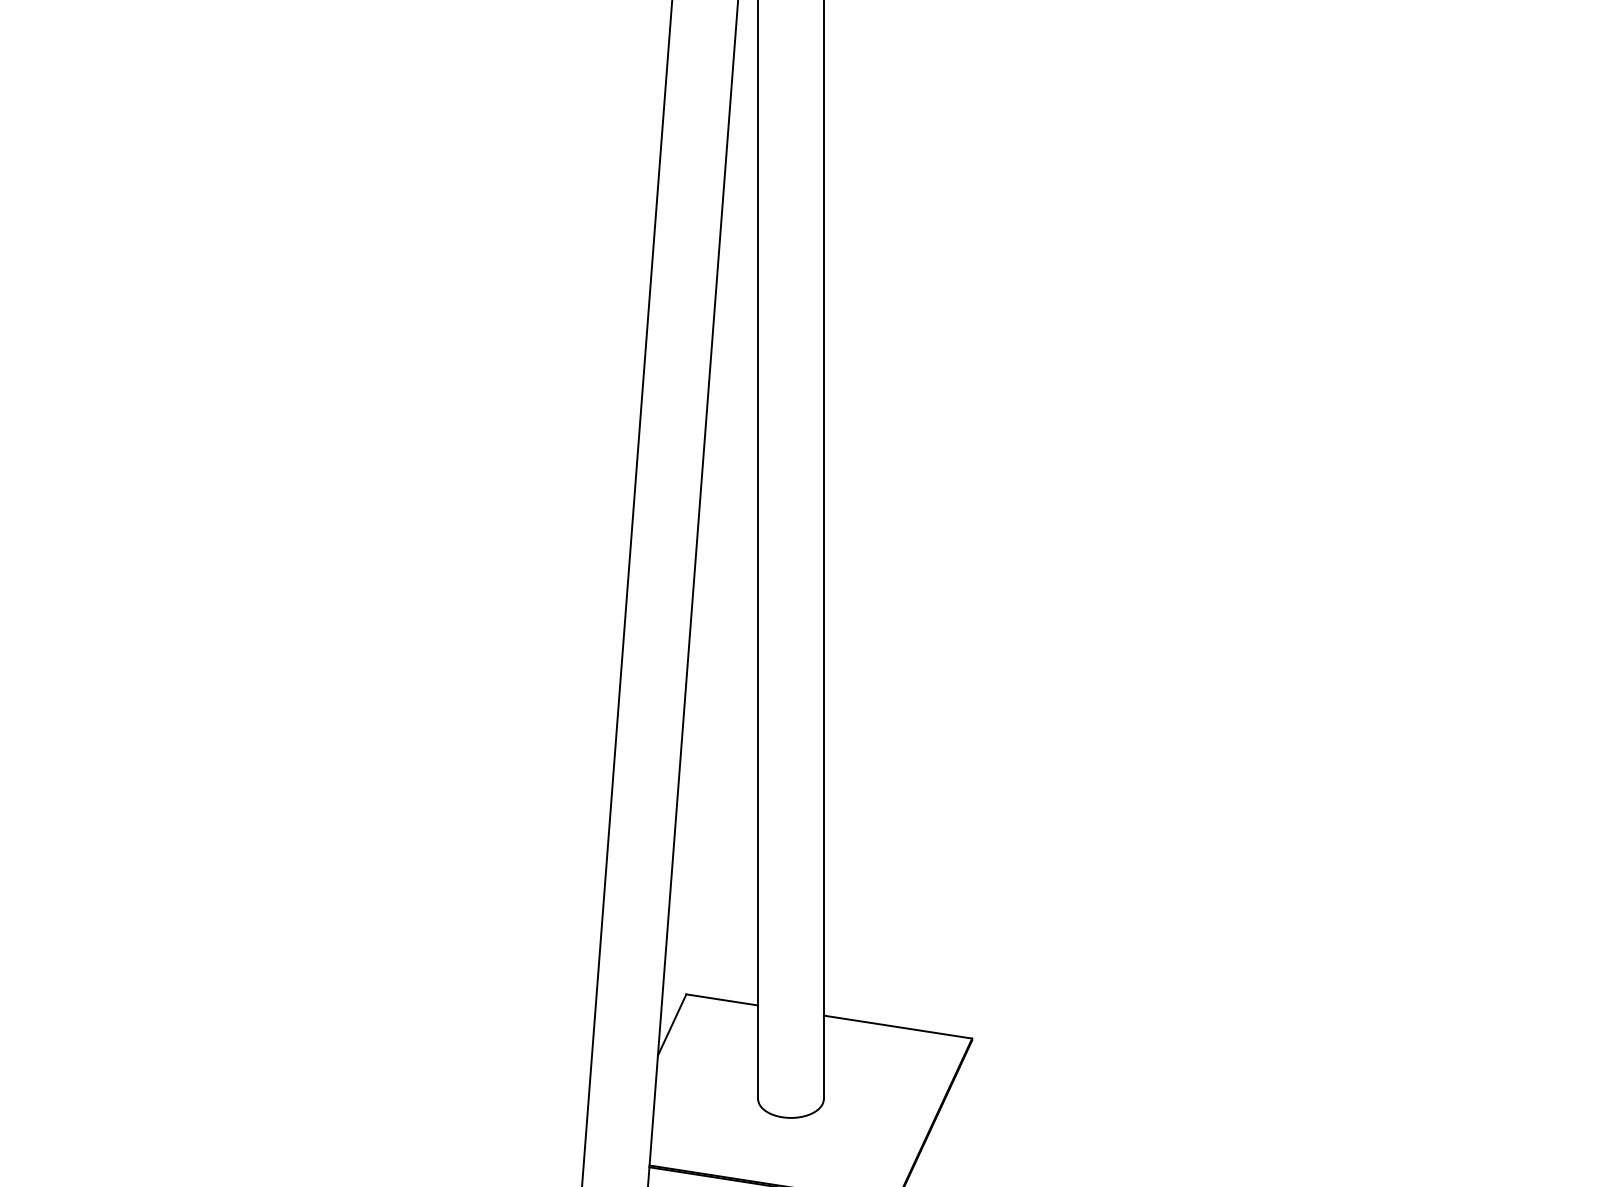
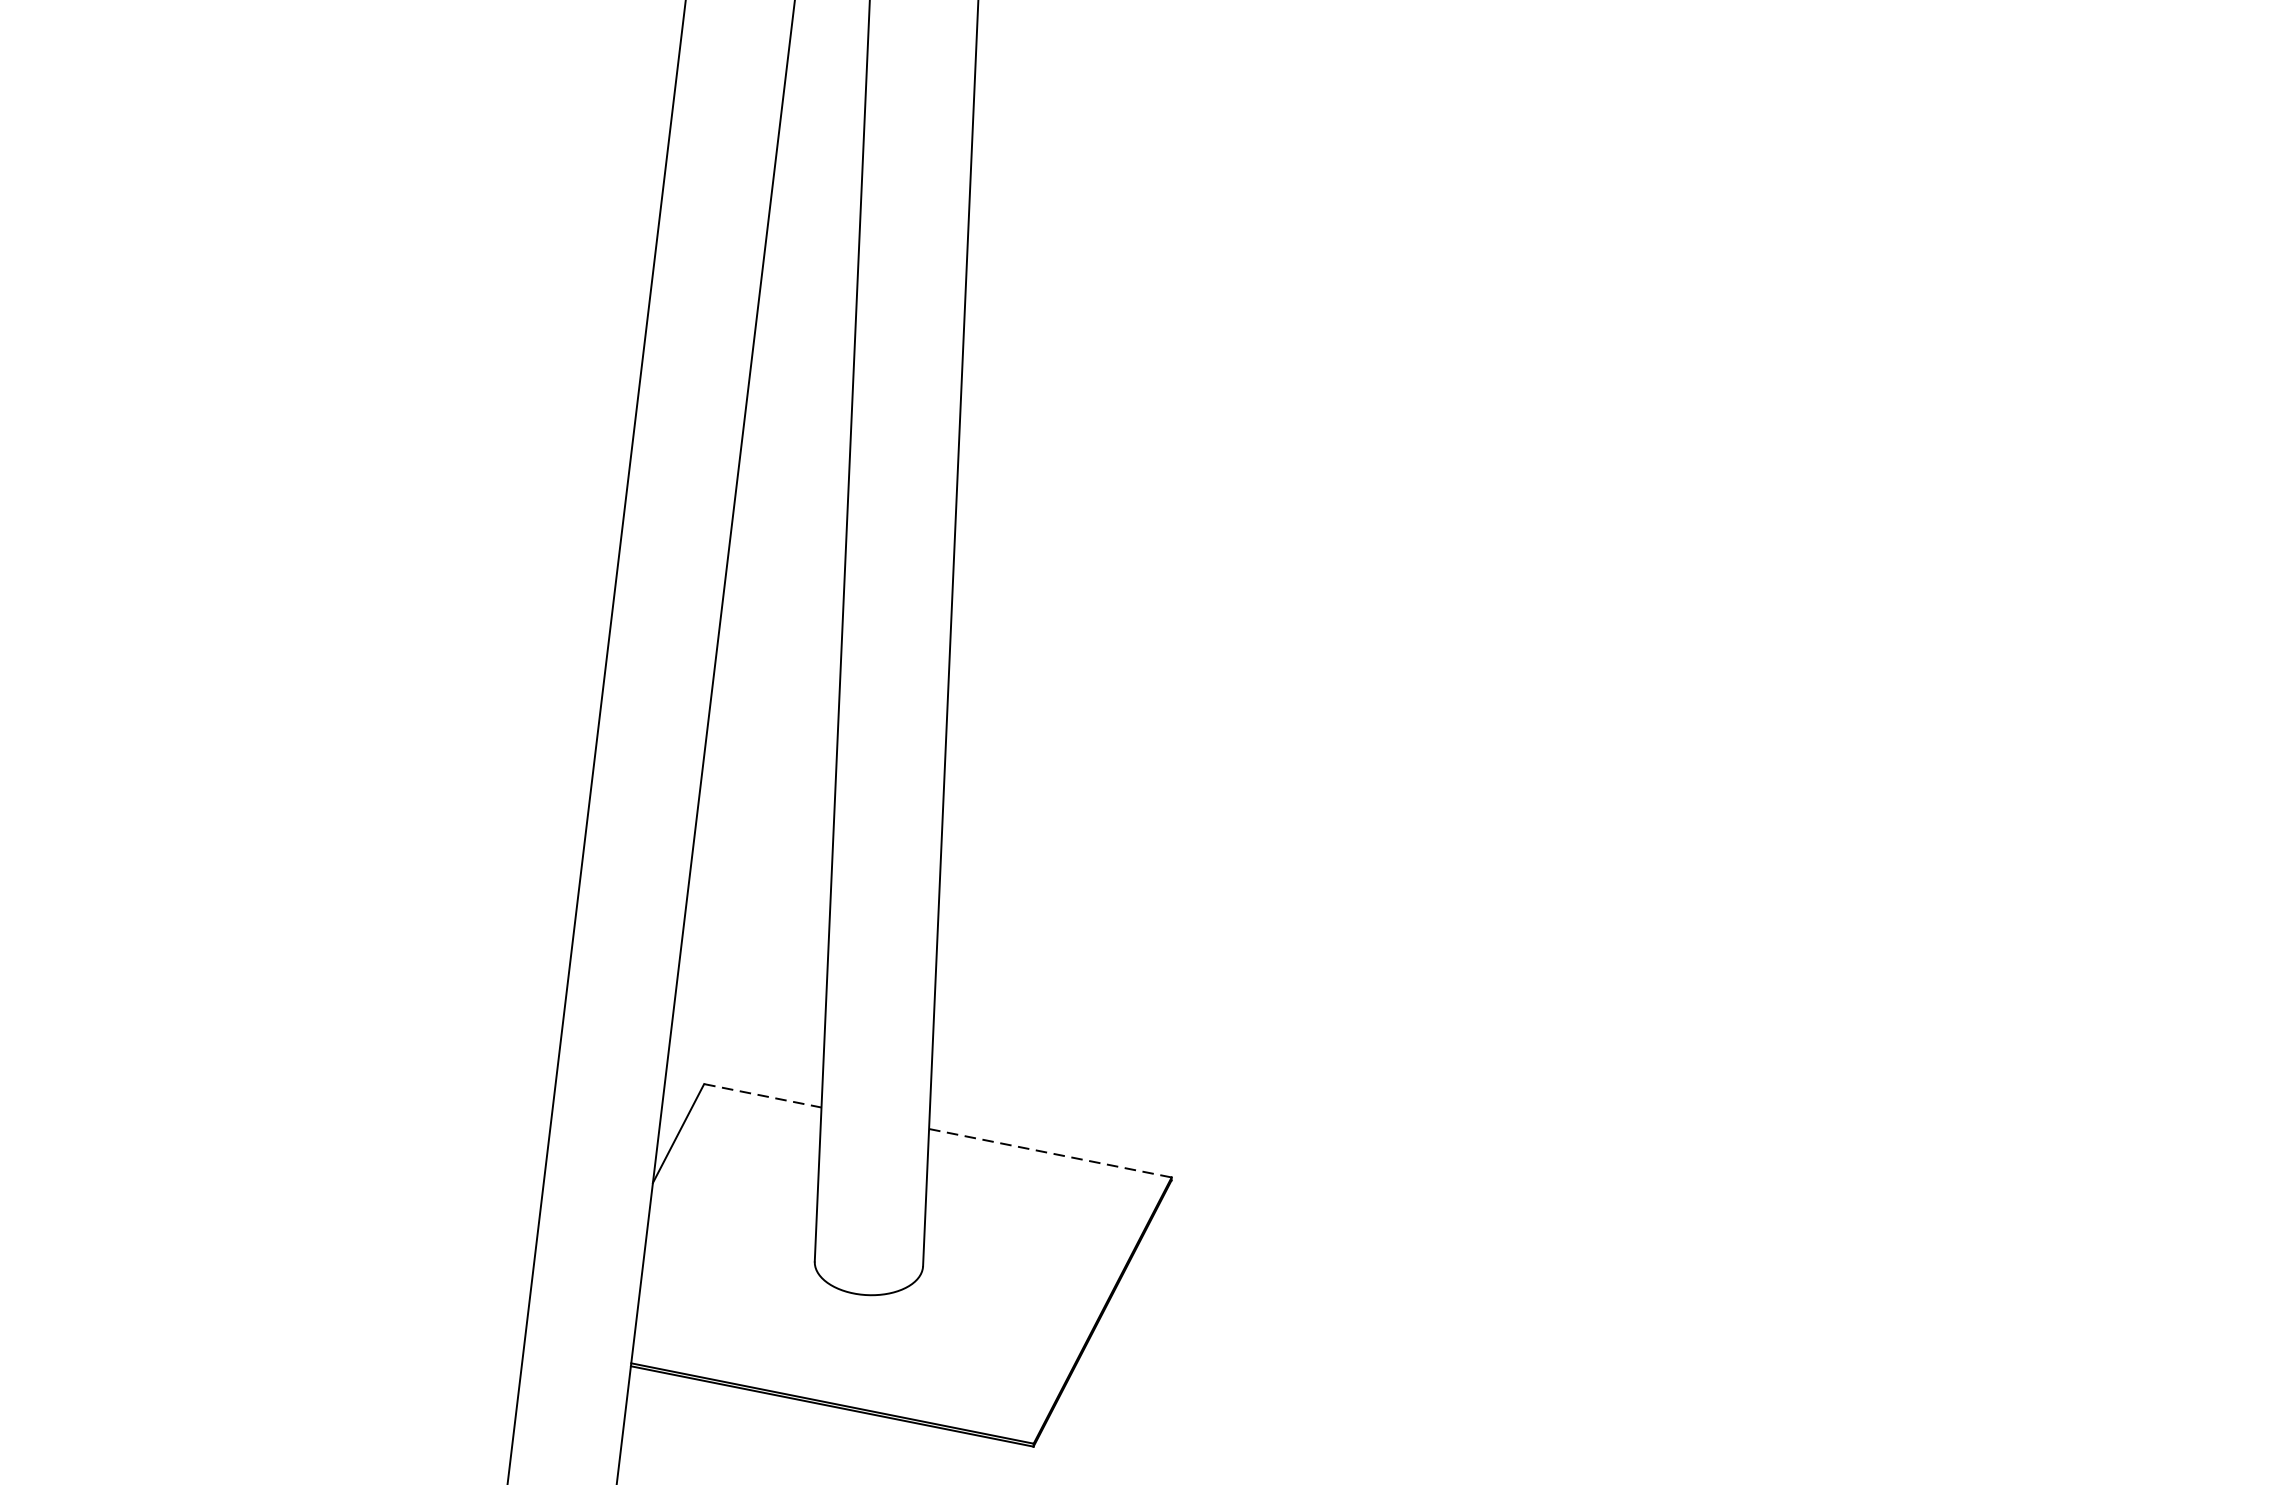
line: (722, 1000) -> (763, 1096), solid -> dashed
line: (898, 1027) -> (1051, 1153), solid -> dashed

